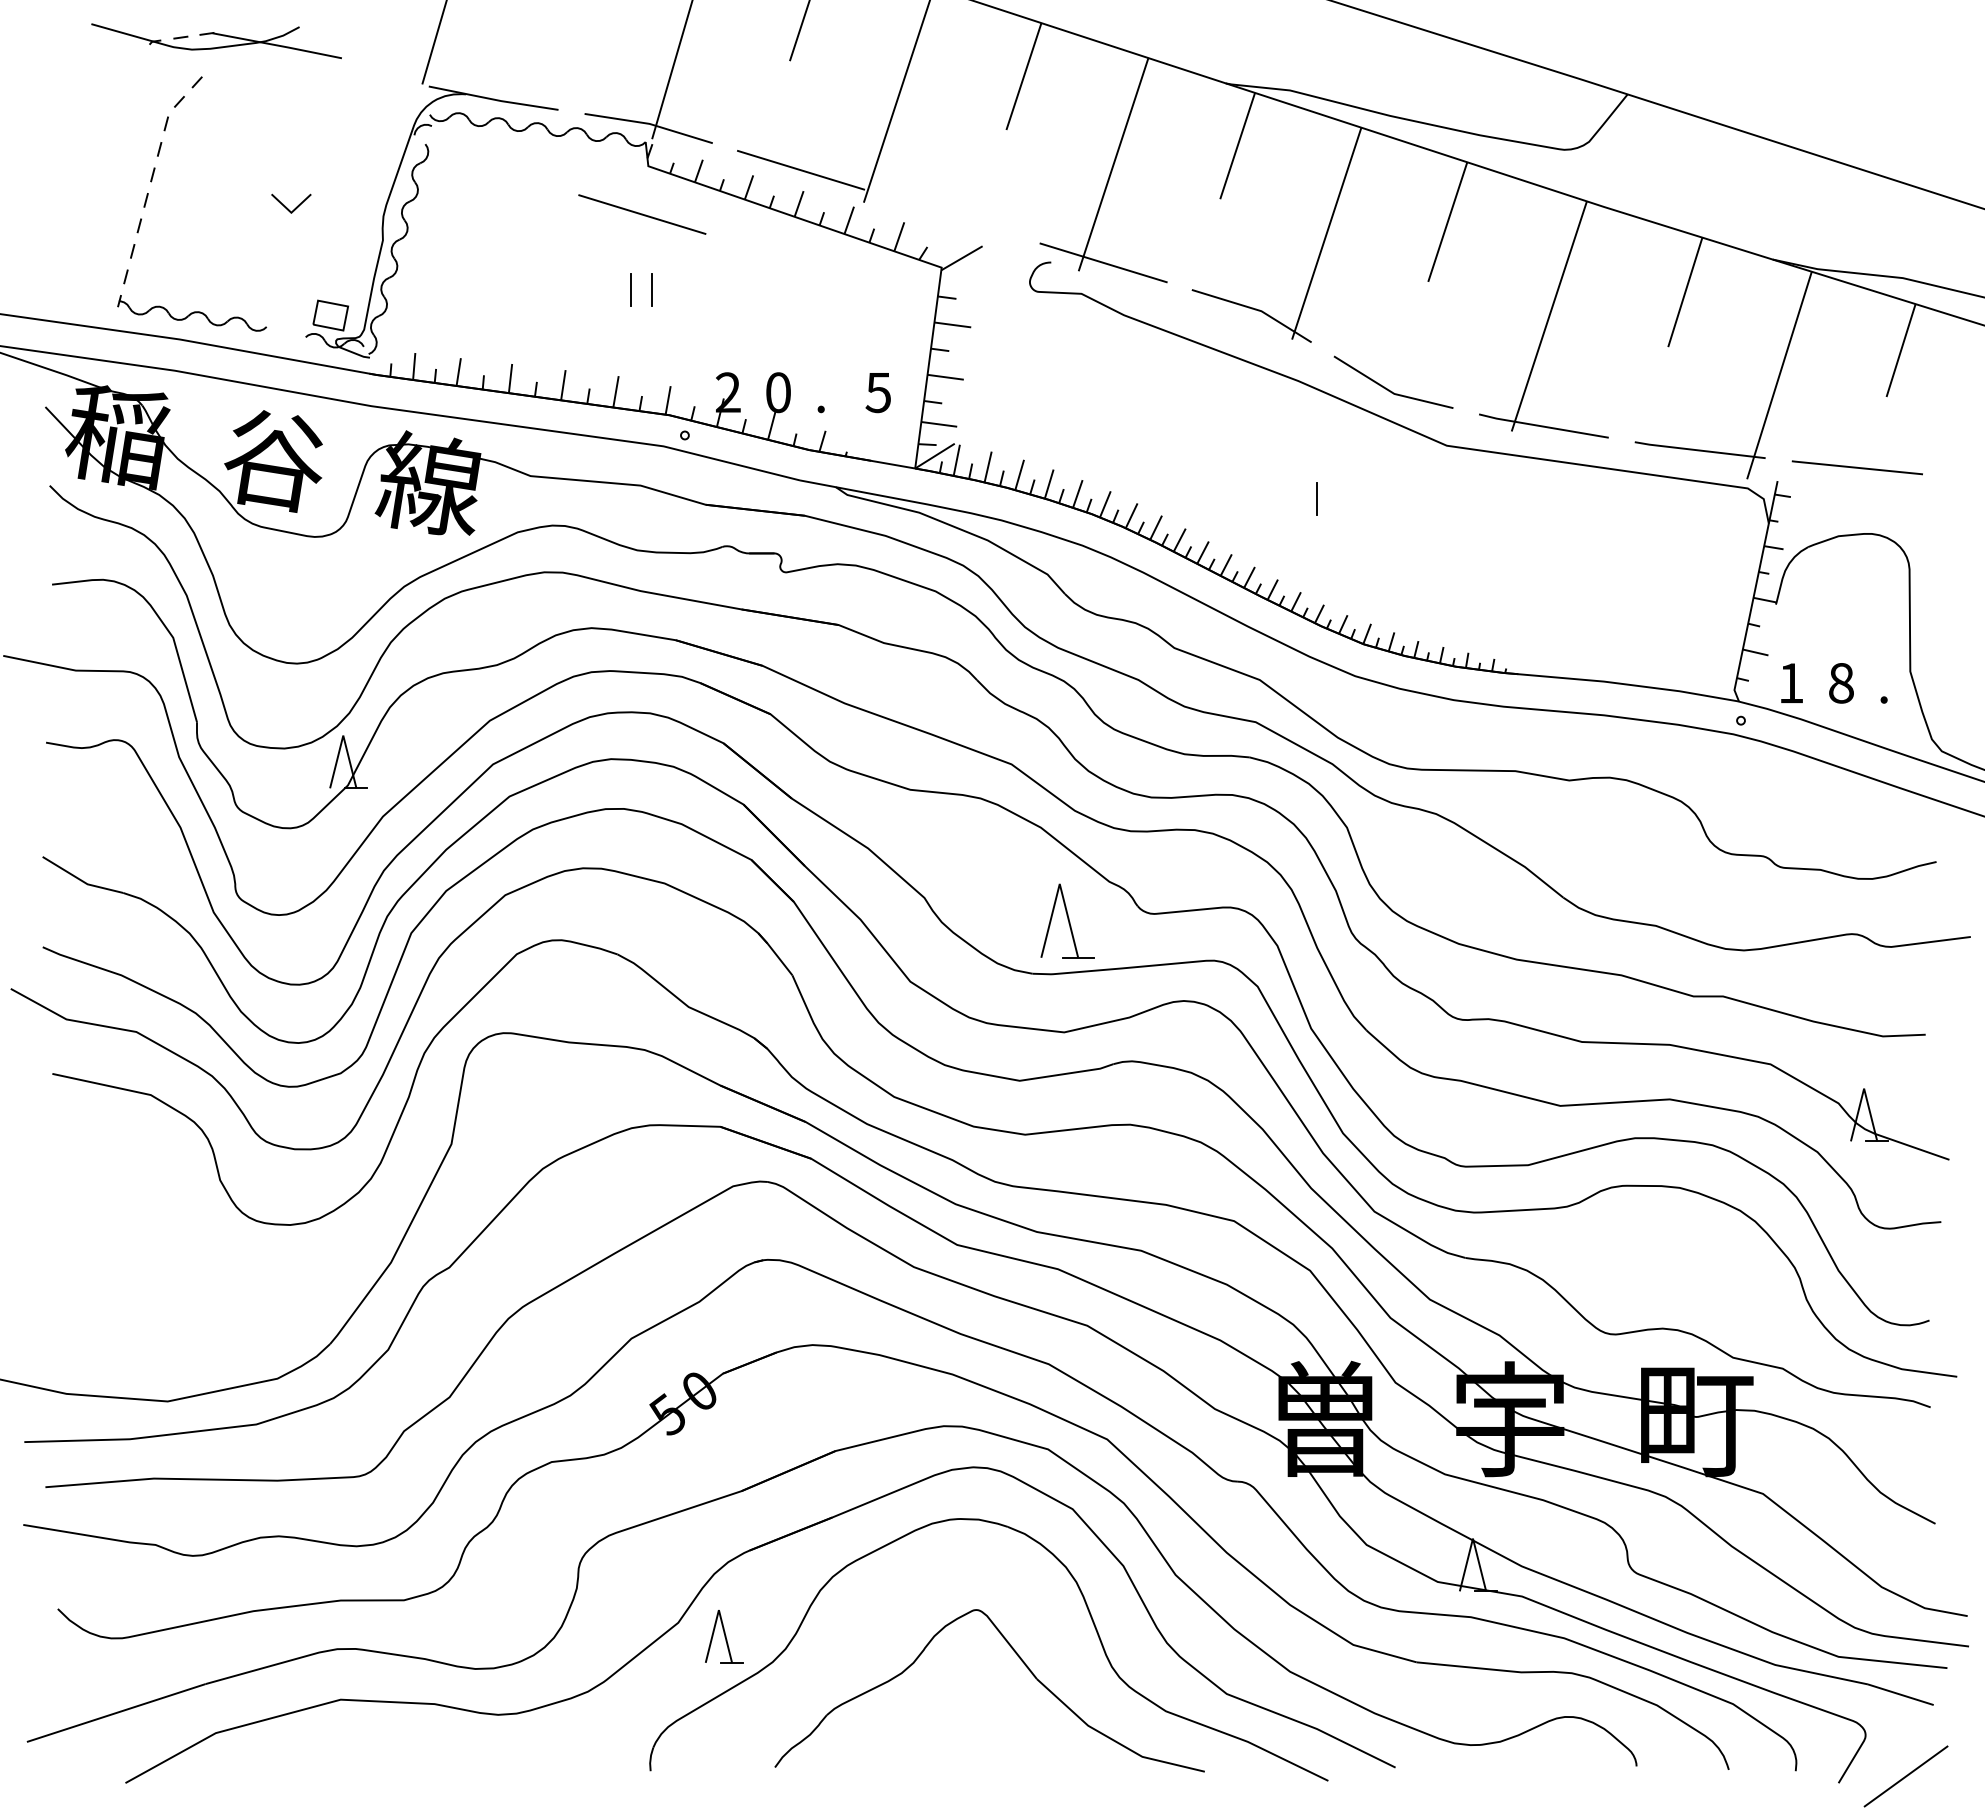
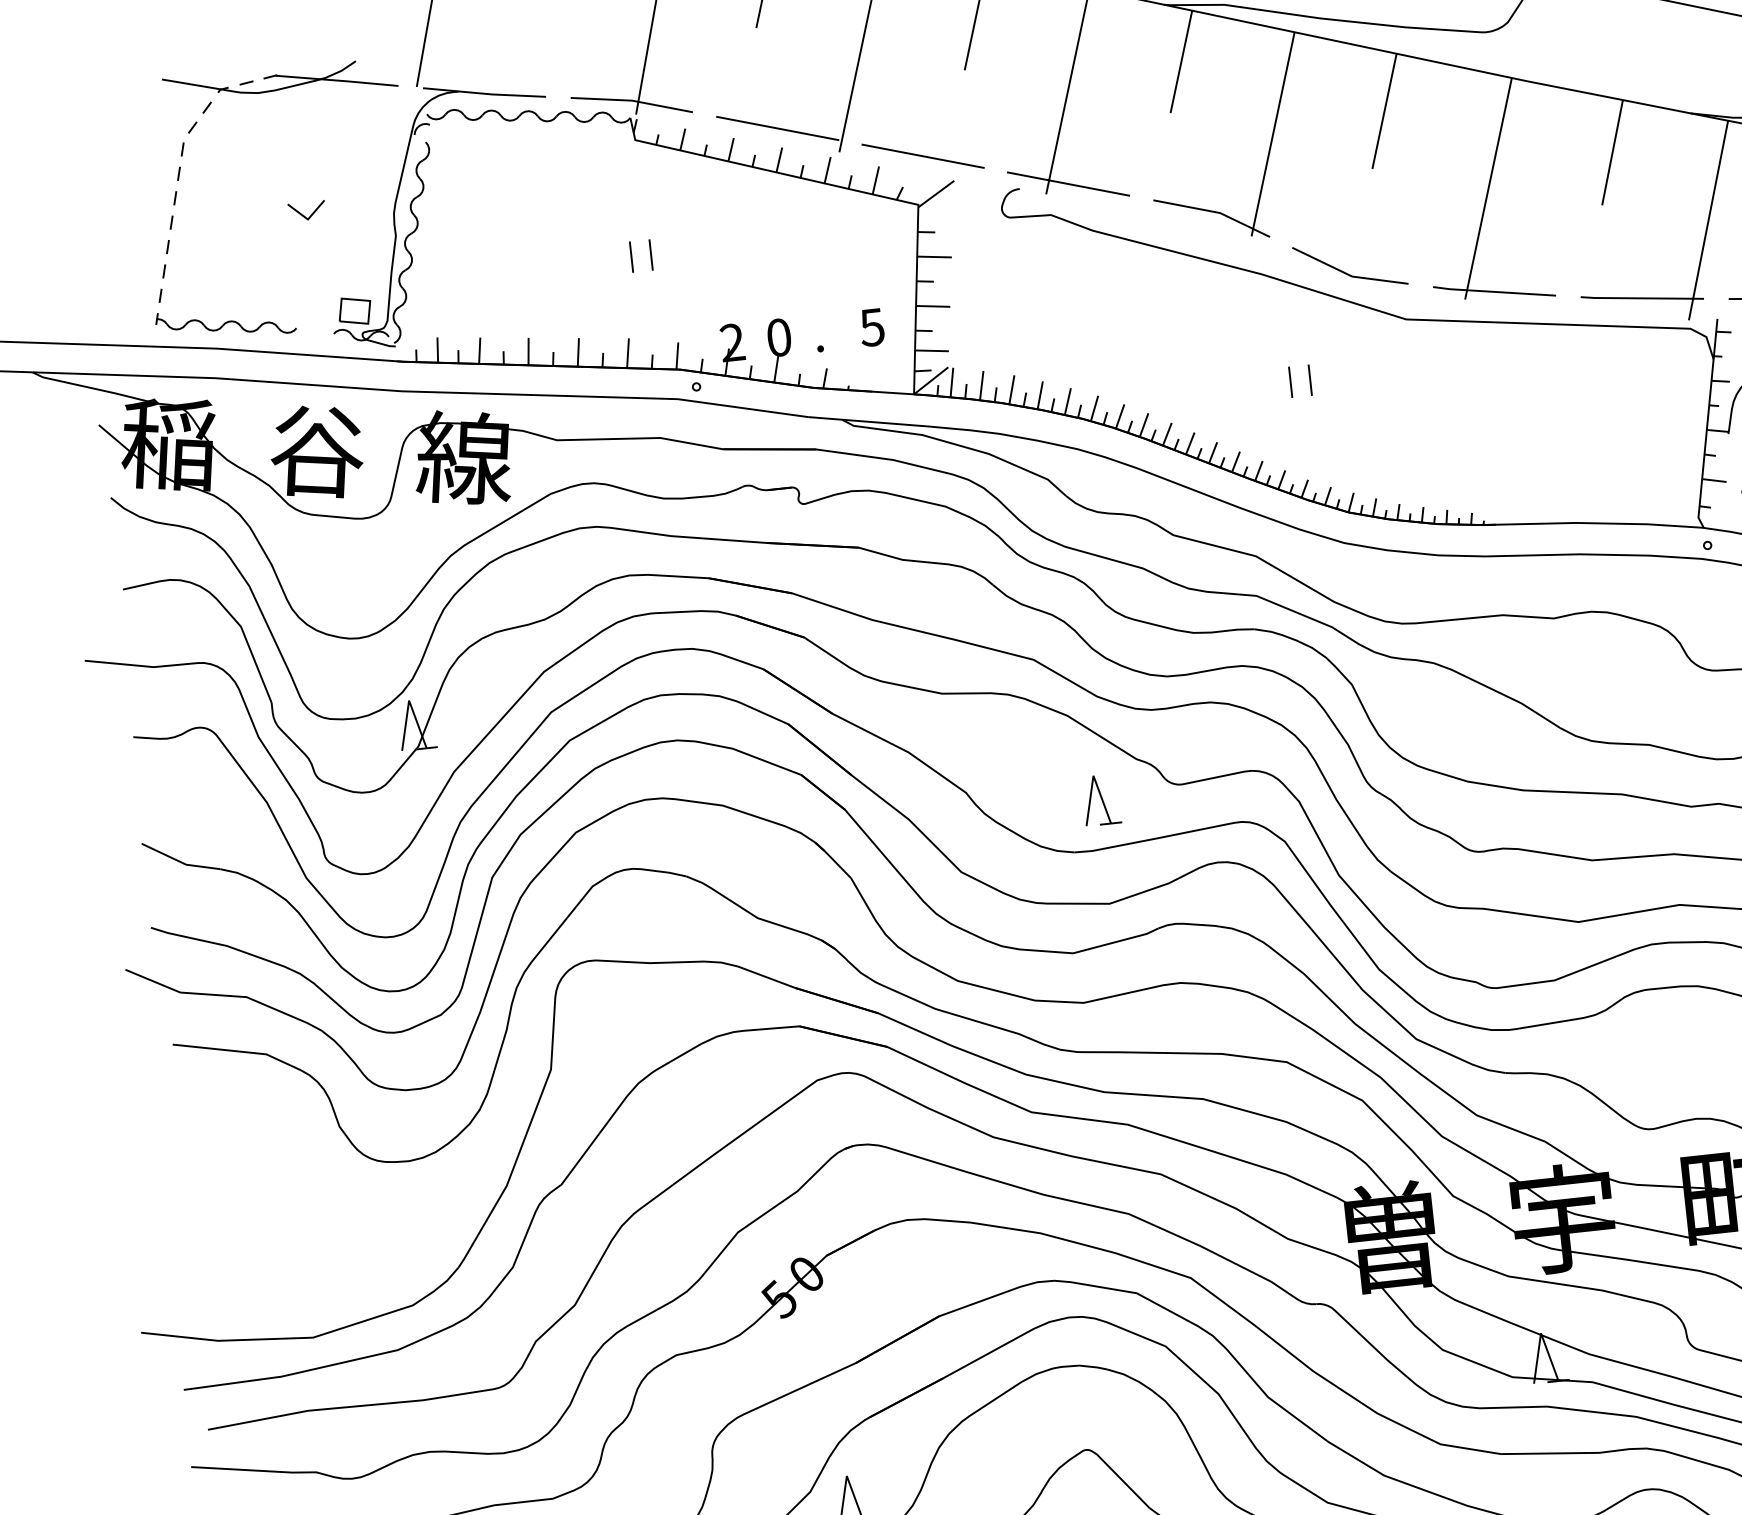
part: (216, 41) -> (280, 83), moved
line: (642, 214) -> (923, 156), moved
line: (1337, 499) -> (1309, 380), added
part: (1066, 920) -> (1100, 799), size x0.71

